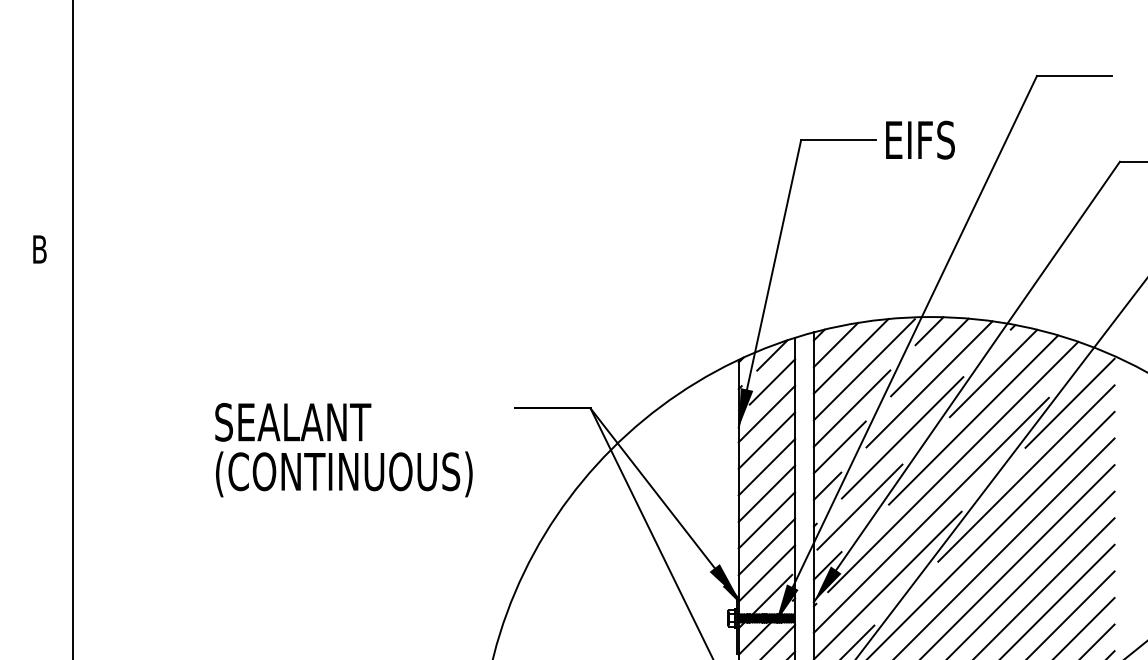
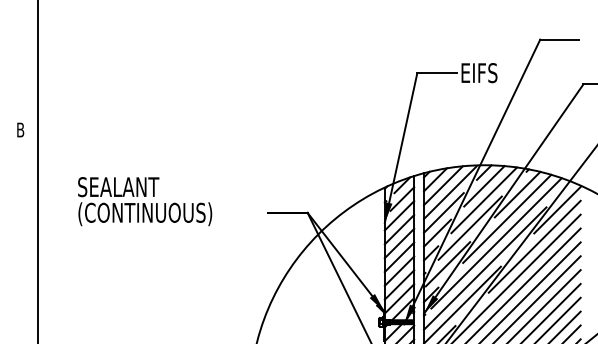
text: (344, 449) -> (145, 201), moved

